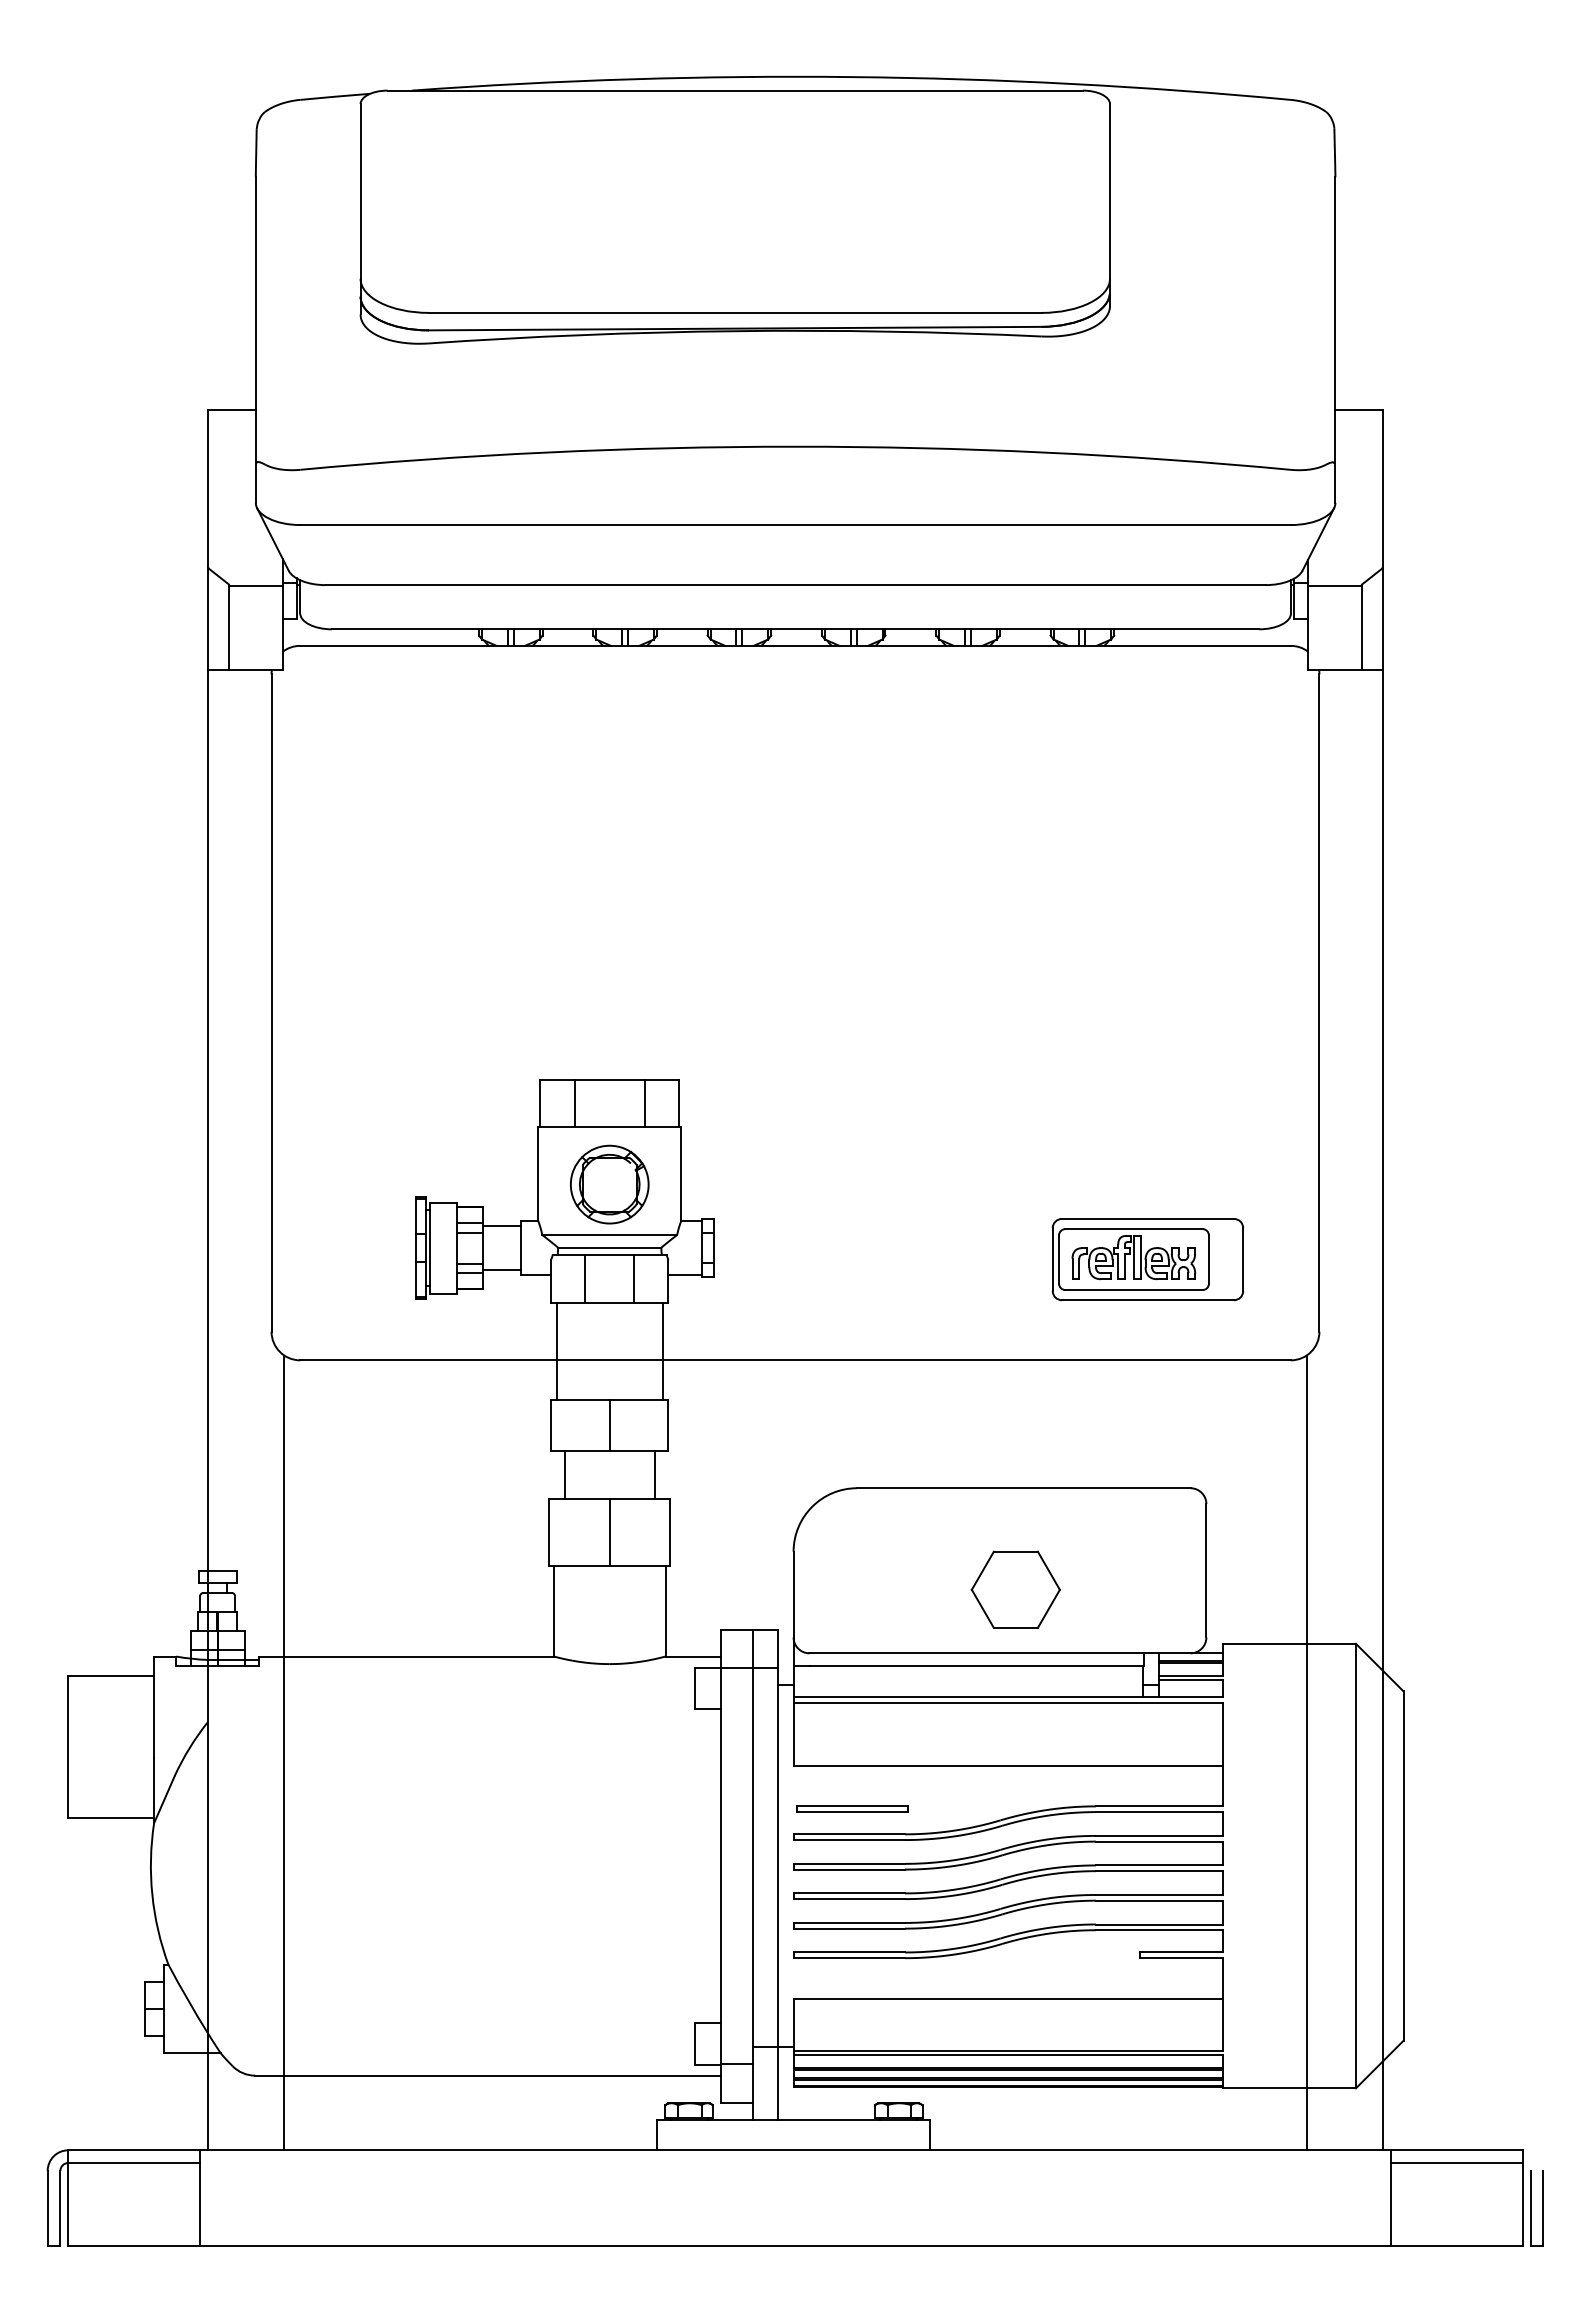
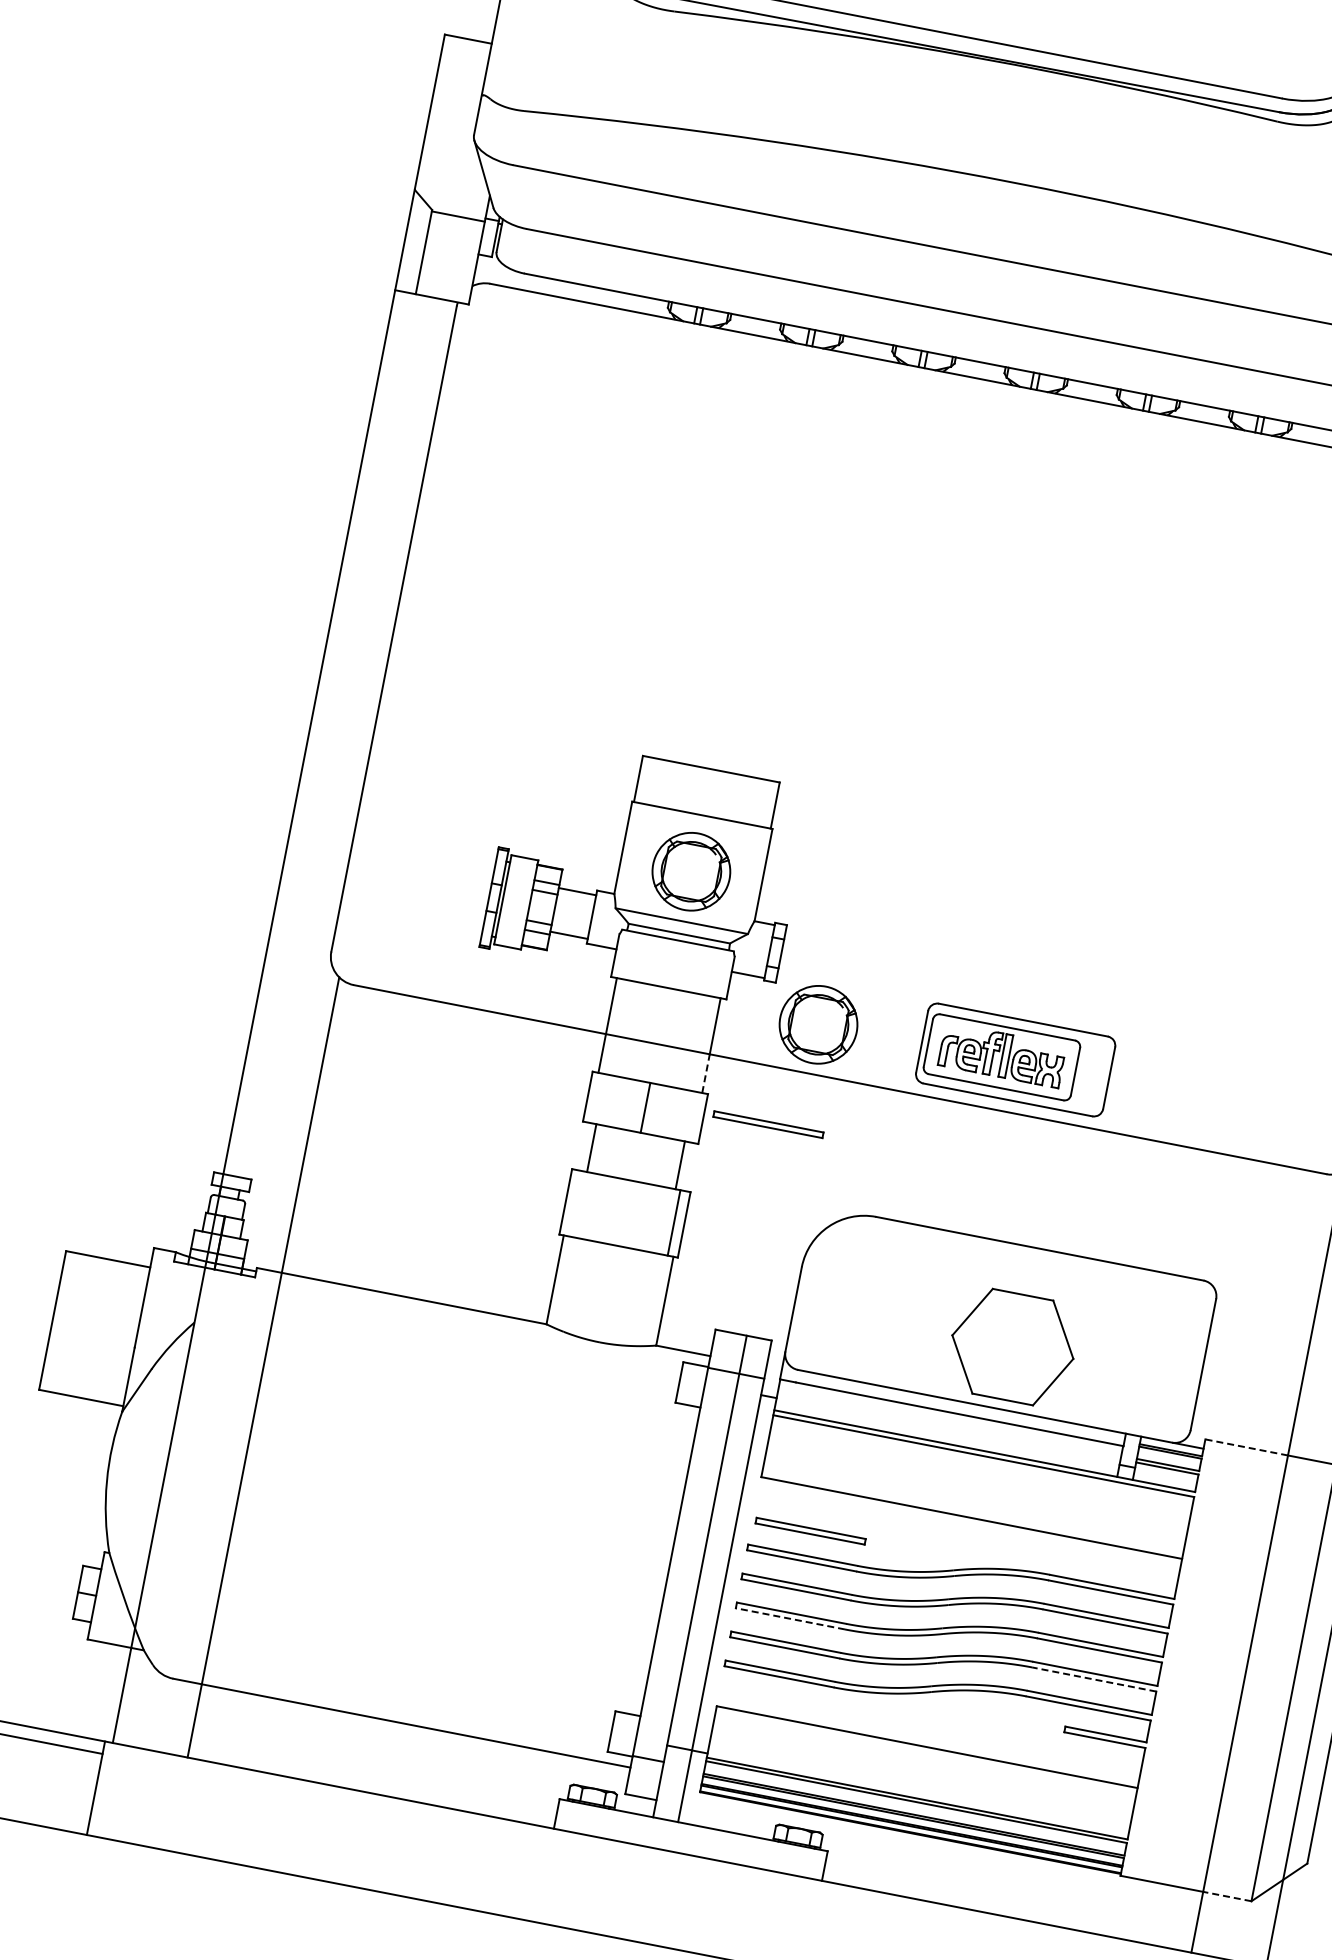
line: (574, 1103) -> (672, 785), removed
line: (644, 1103) -> (741, 798), removed
part: (1147, 1259) -> (1015, 1059), moved
line: (585, 1278) -> (649, 959), removed
line: (634, 1278) -> (697, 968), removed
part: (763, 1310) -> (818, 1024), added
line: (662, 1380) -> (705, 1074), solid -> dashed
part: (733, 1417) -> (768, 1123), added
line: (609, 1532) -> (673, 1222), moved
part: (1015, 1589) -> (1012, 1346), size x1.4
line: (1264, 1643) -> (1246, 1447), solid -> dashed
line: (849, 1899) -> (790, 1619), solid -> dashed
line: (1158, 1900) -> (1093, 1679), solid -> dashed
line: (1331, 2088) -> (1227, 1896), solid -> dashed

